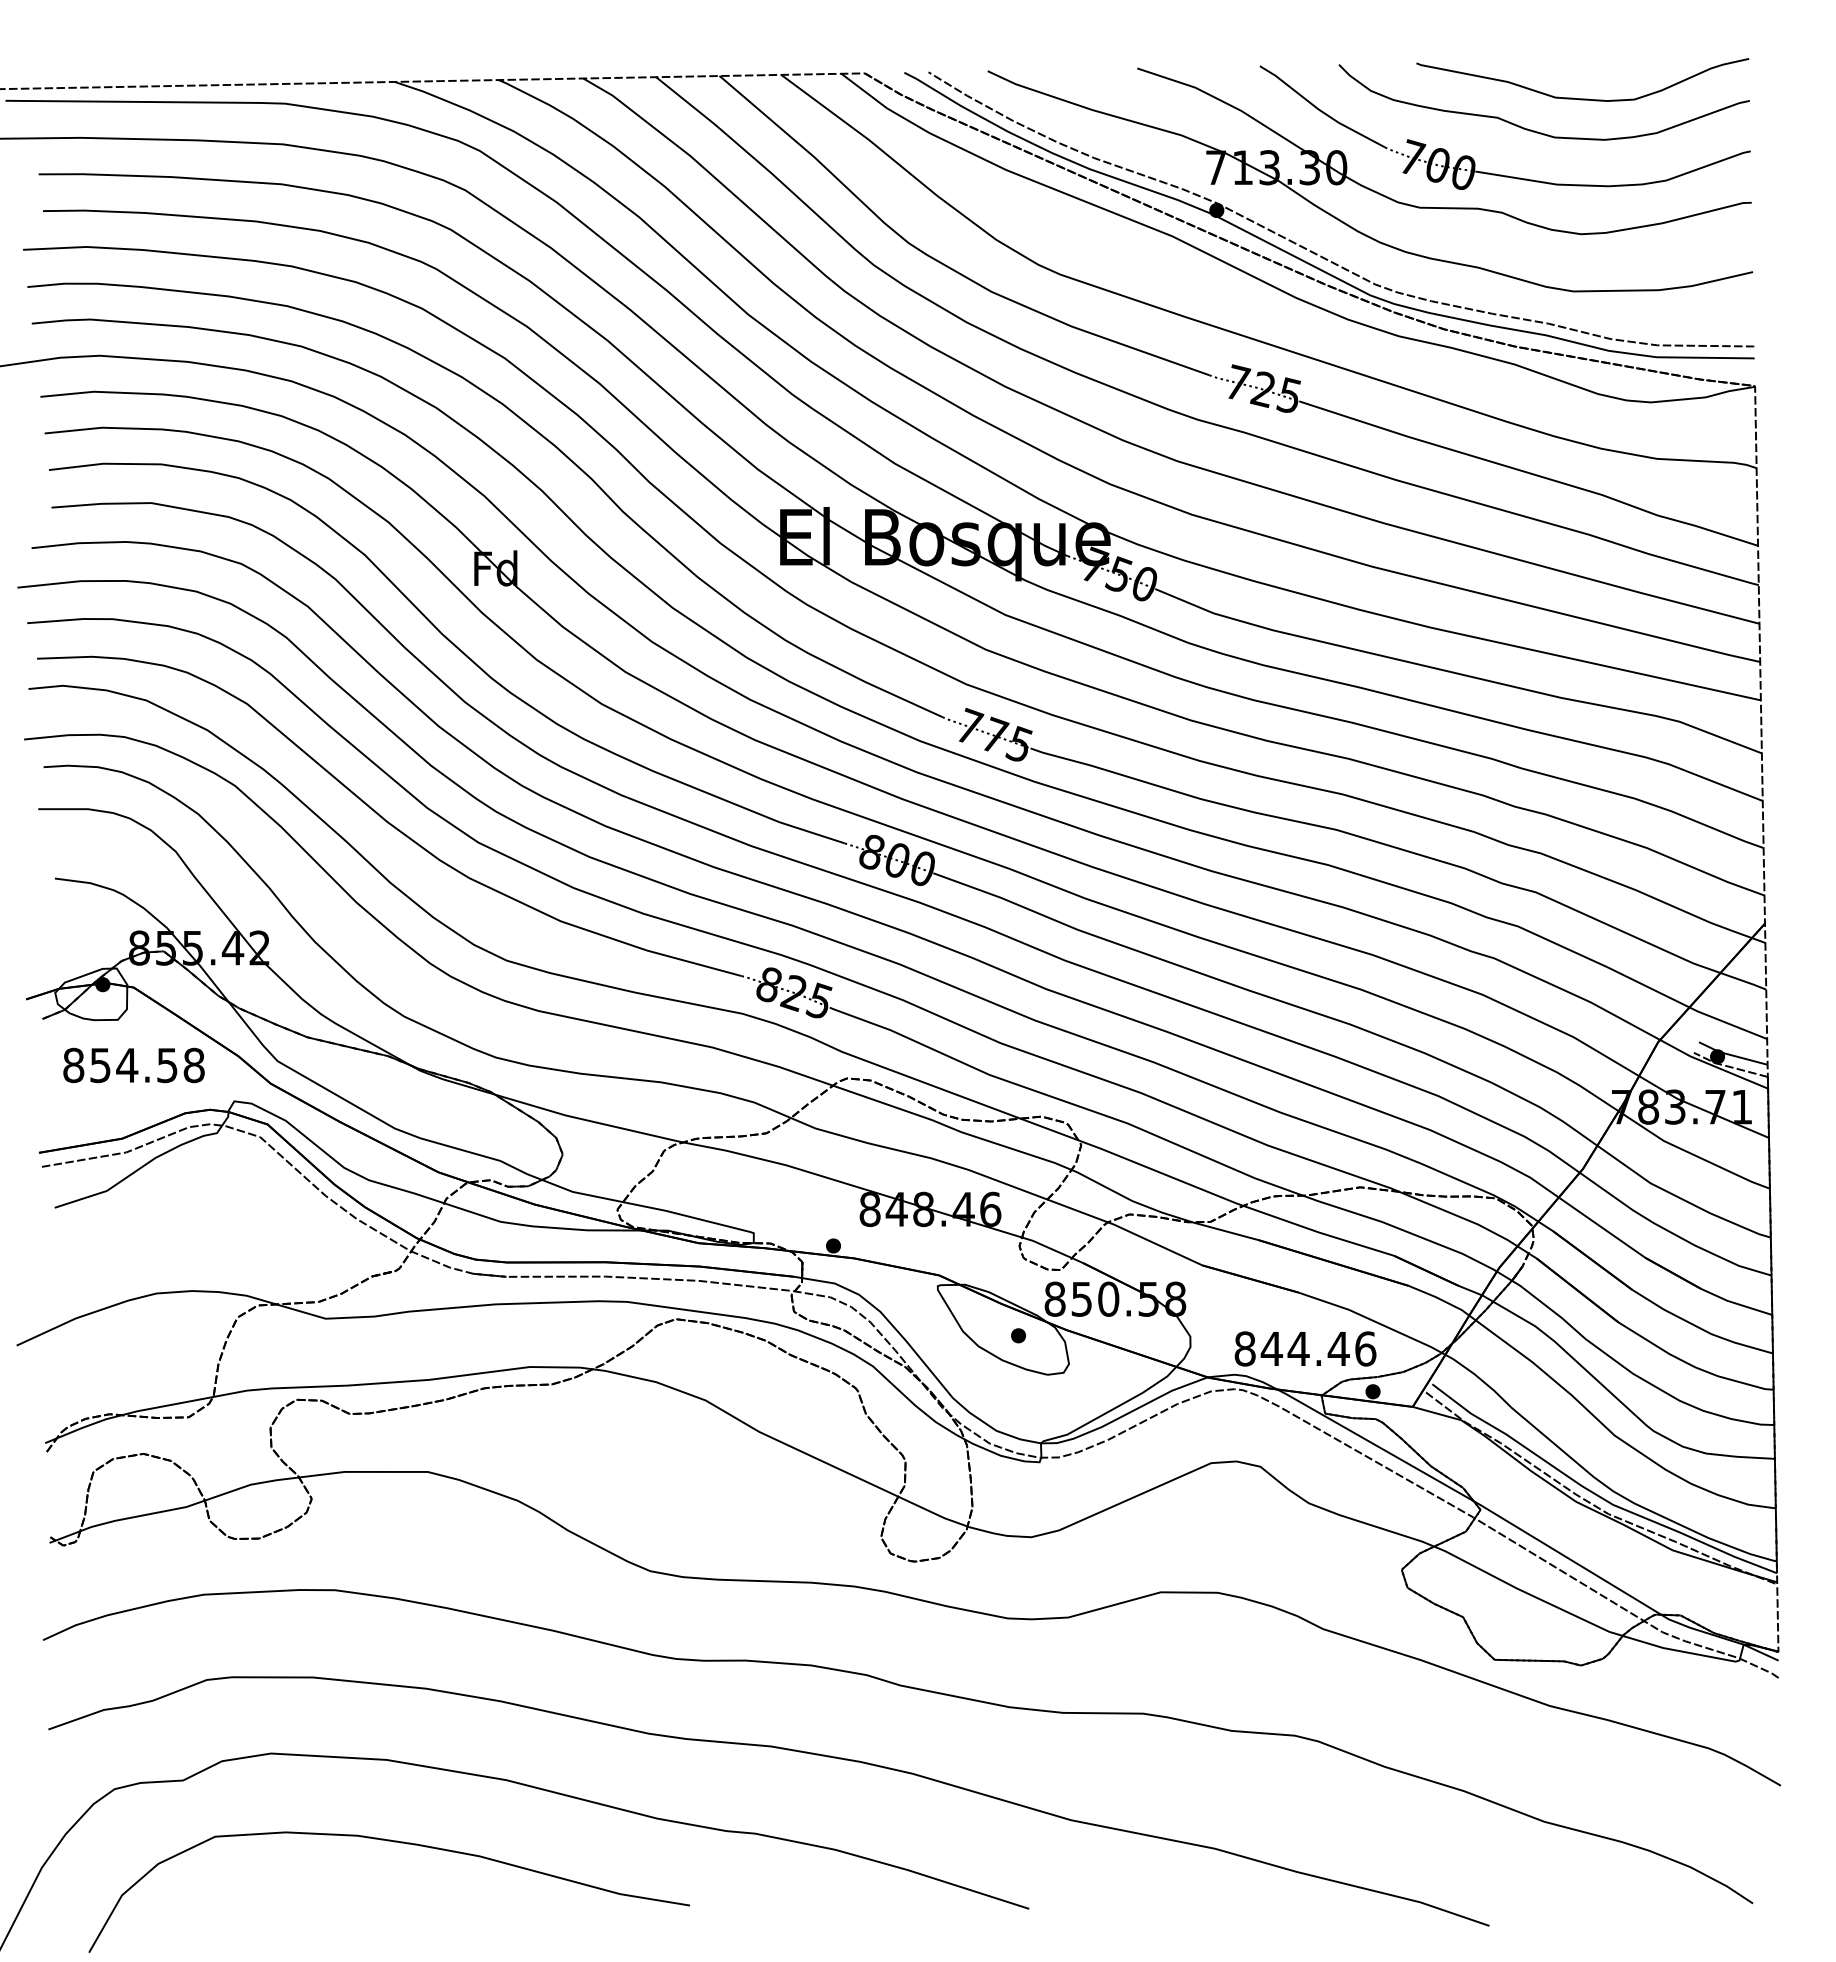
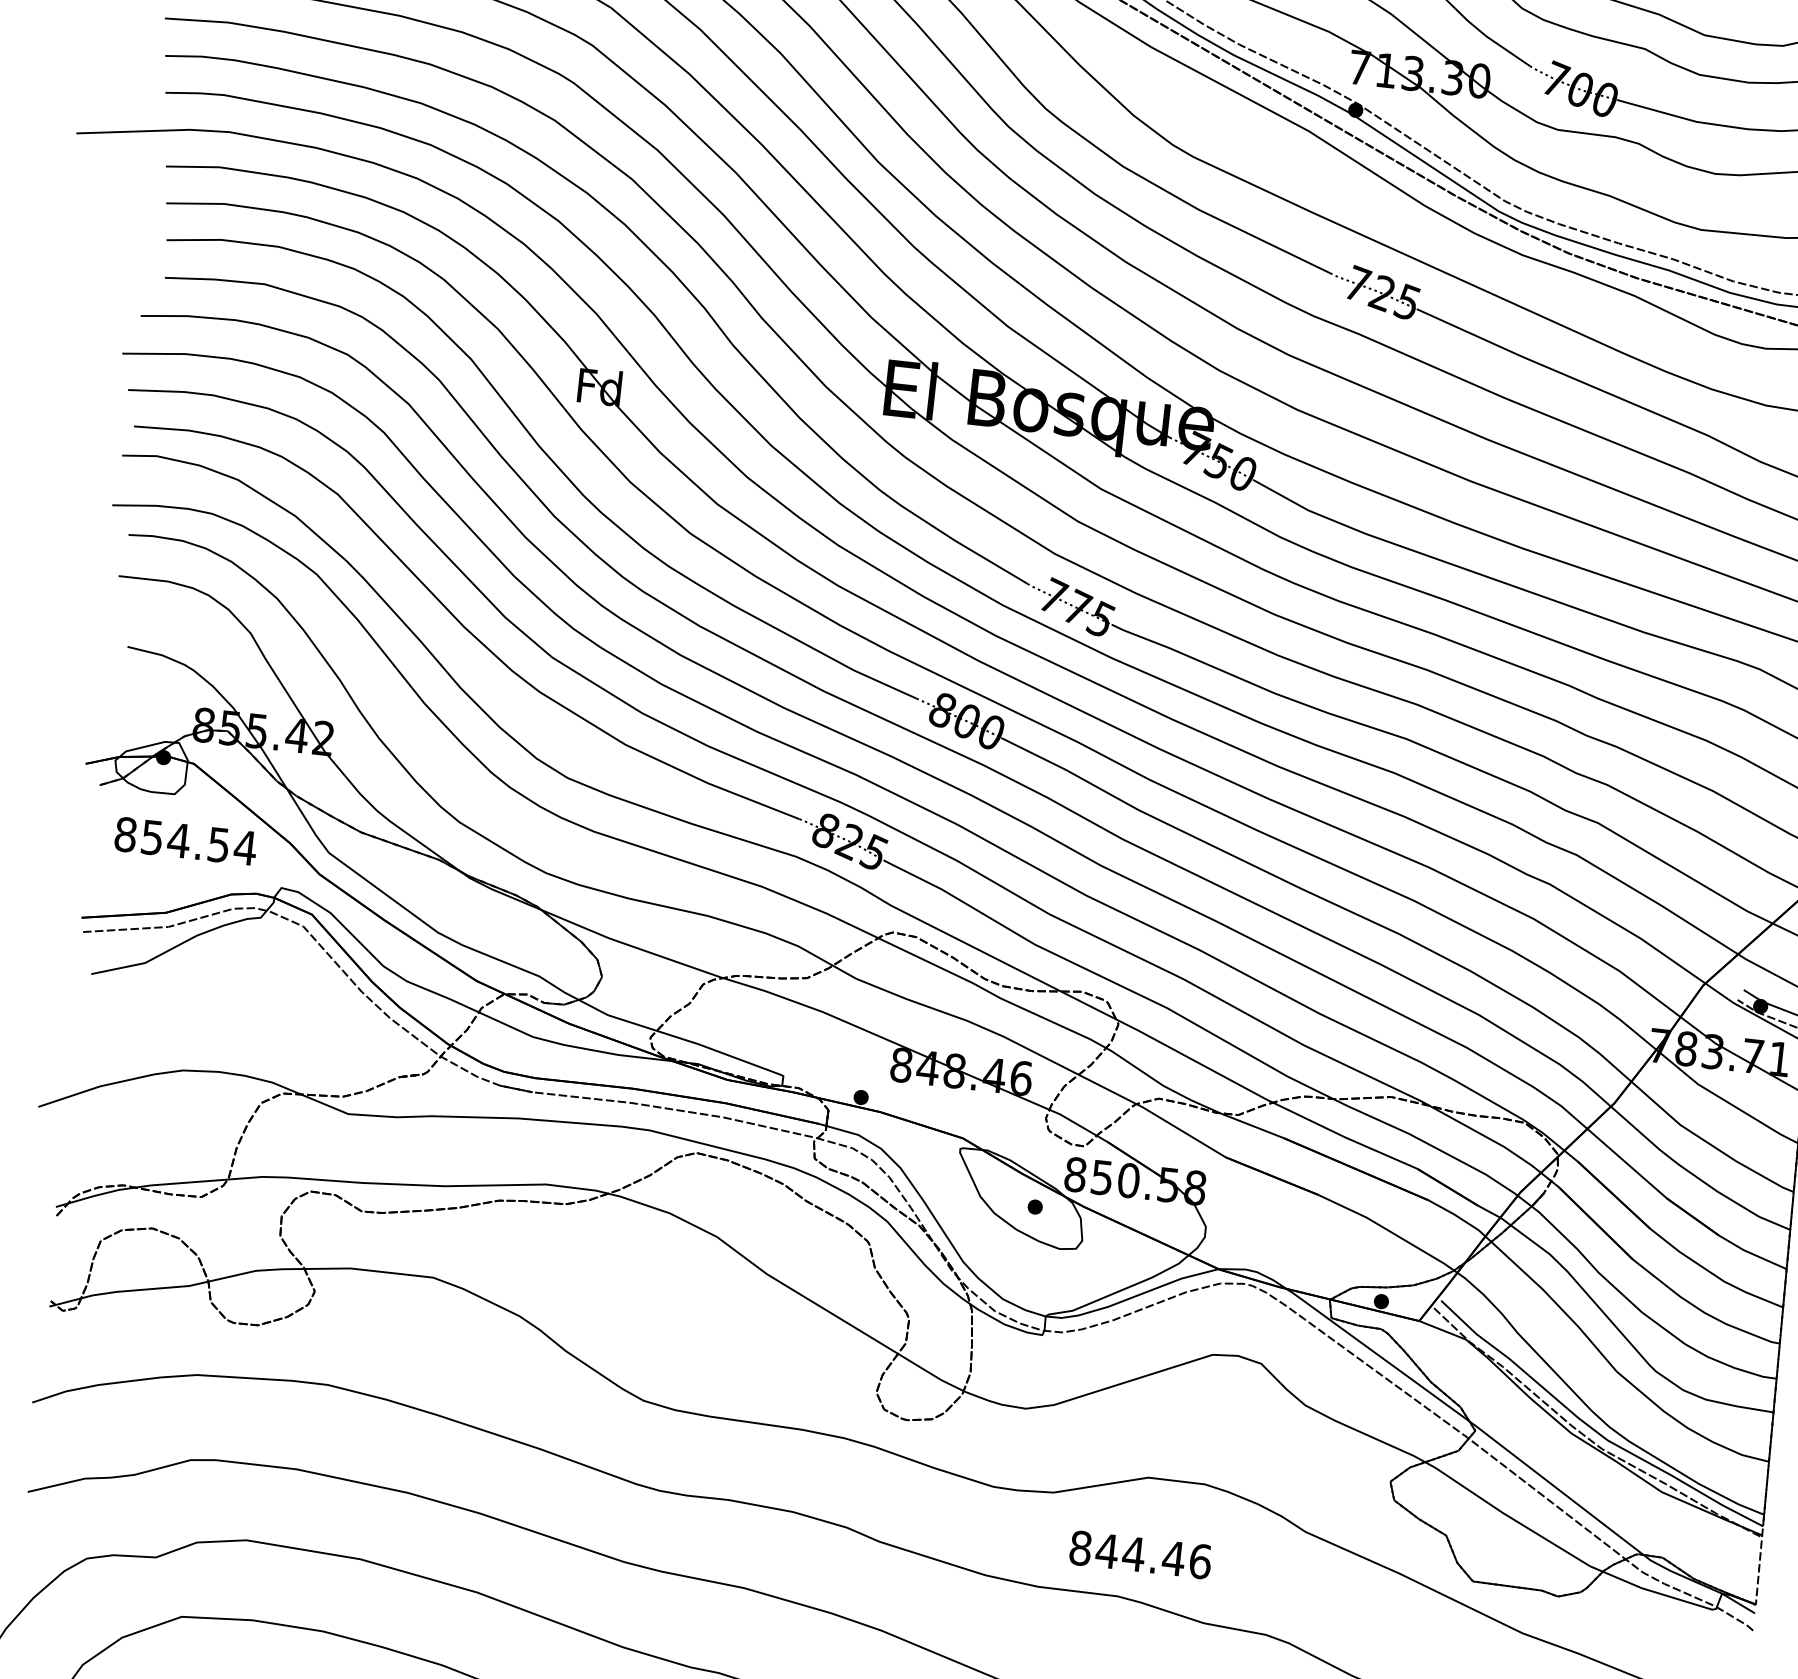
text: (194, 1065) -> (245, 848), 854.58 -> 854.54
text: (1305, 1348) -> (1140, 1554), moved

